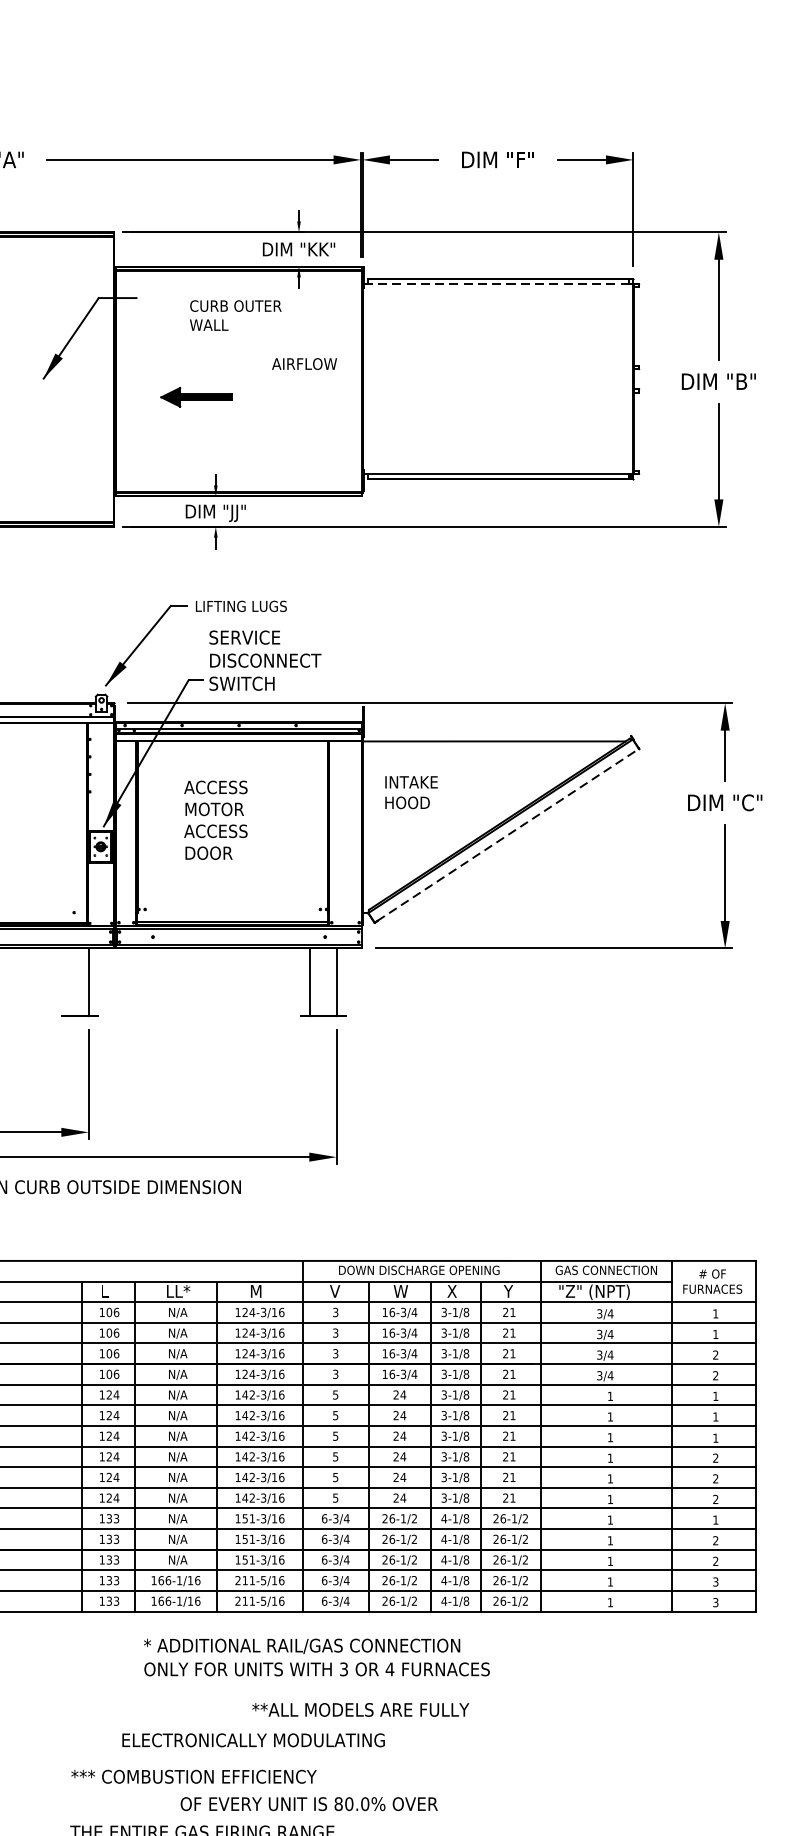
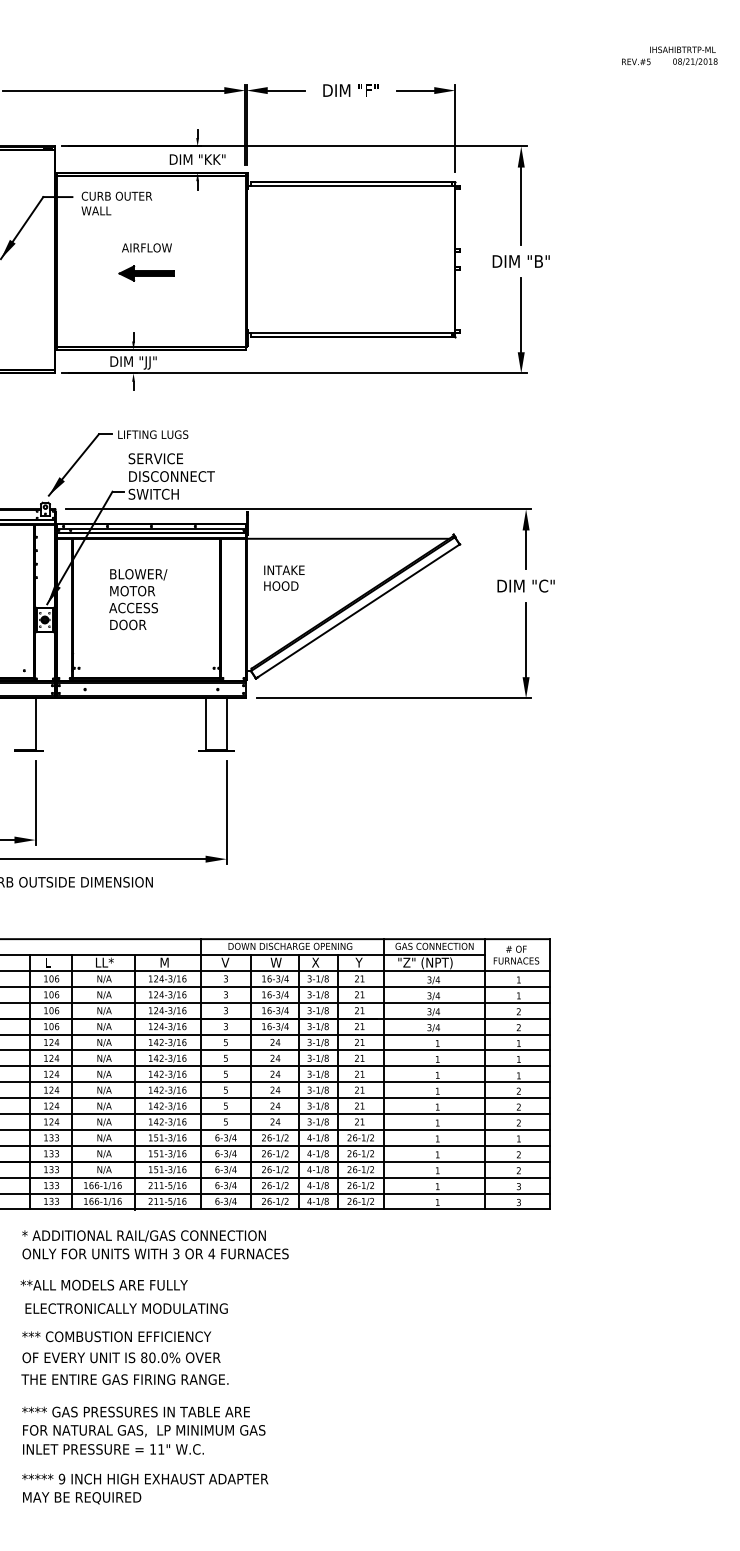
line: (497, 284) -> (350, 186), dashed -> solid
text: (235, 315) -> (116, 203), moved
text: (303, 363) -> (146, 247), moved
part: (196, 397) -> (146, 273), moved
text: (222, 787) -> (138, 574), ACCESS -> BLOWER/
line: (507, 834) -> (358, 610), dashed -> solid
text: (316, 1657) -> (155, 1244), moved
text: (359, 1709) -> (103, 1284), moved
text: (253, 1740) -> (126, 1308), moved
text: (309, 1803) -> (121, 1357), moved

